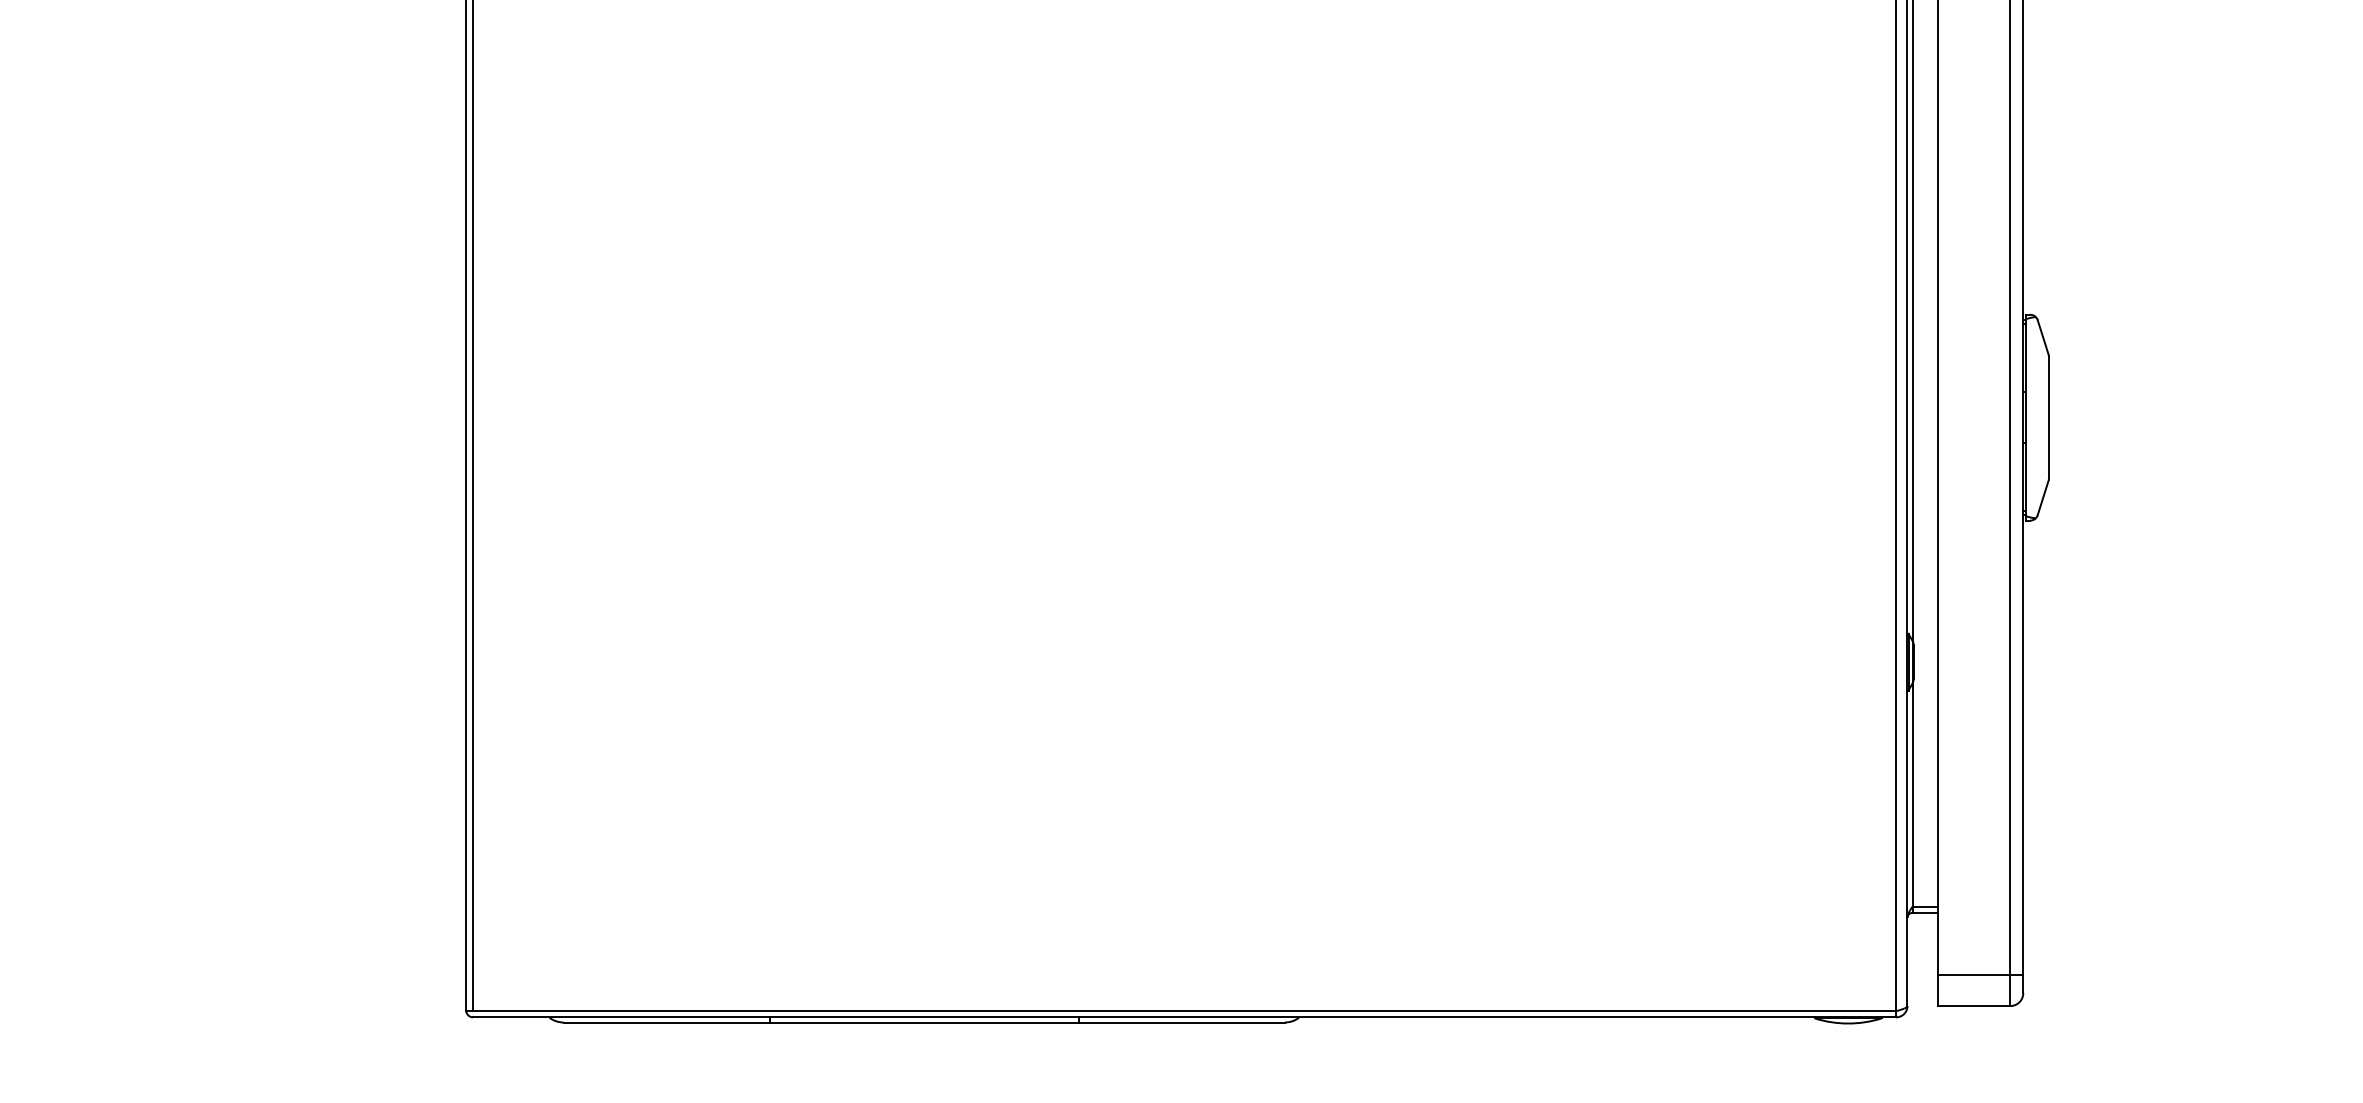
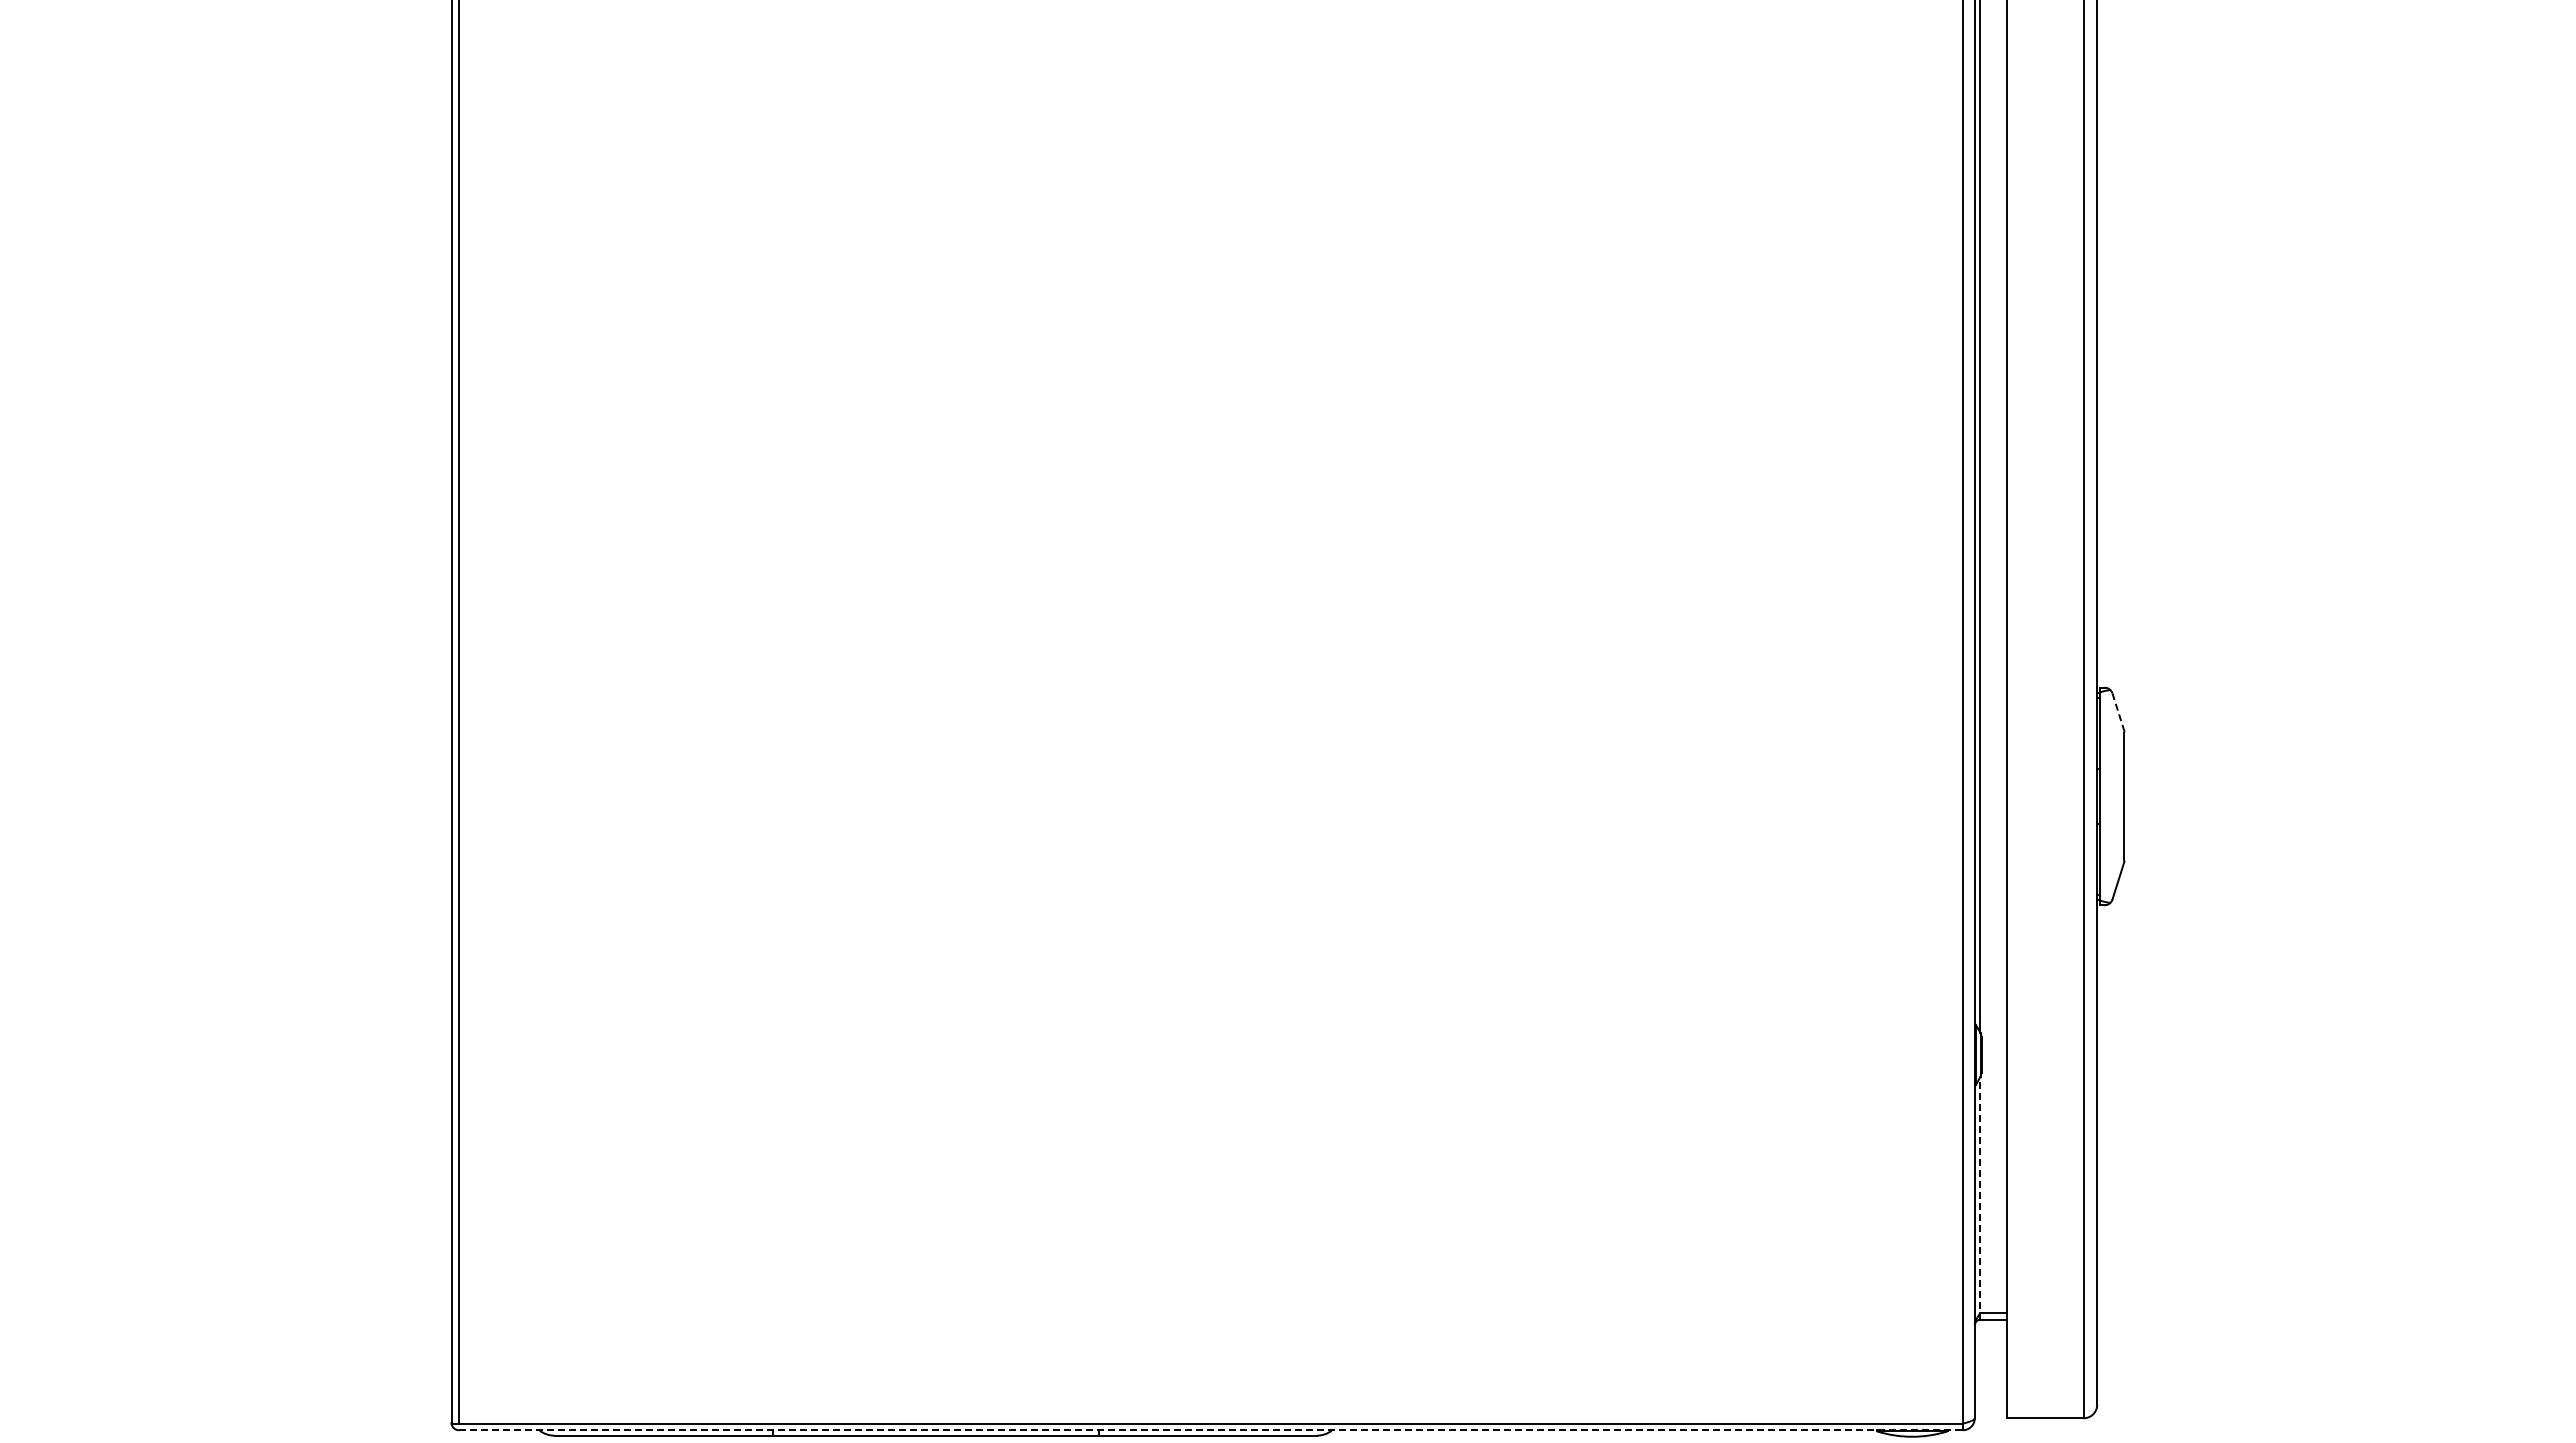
line: (2043, 338) -> (2118, 712), solid -> dashed
line: (1912, 798) -> (1980, 1198), solid -> dashed
line: (1980, 975) -> (2052, 1385), removed
line: (1184, 1017) -> (1210, 1430), solid -> dashed

